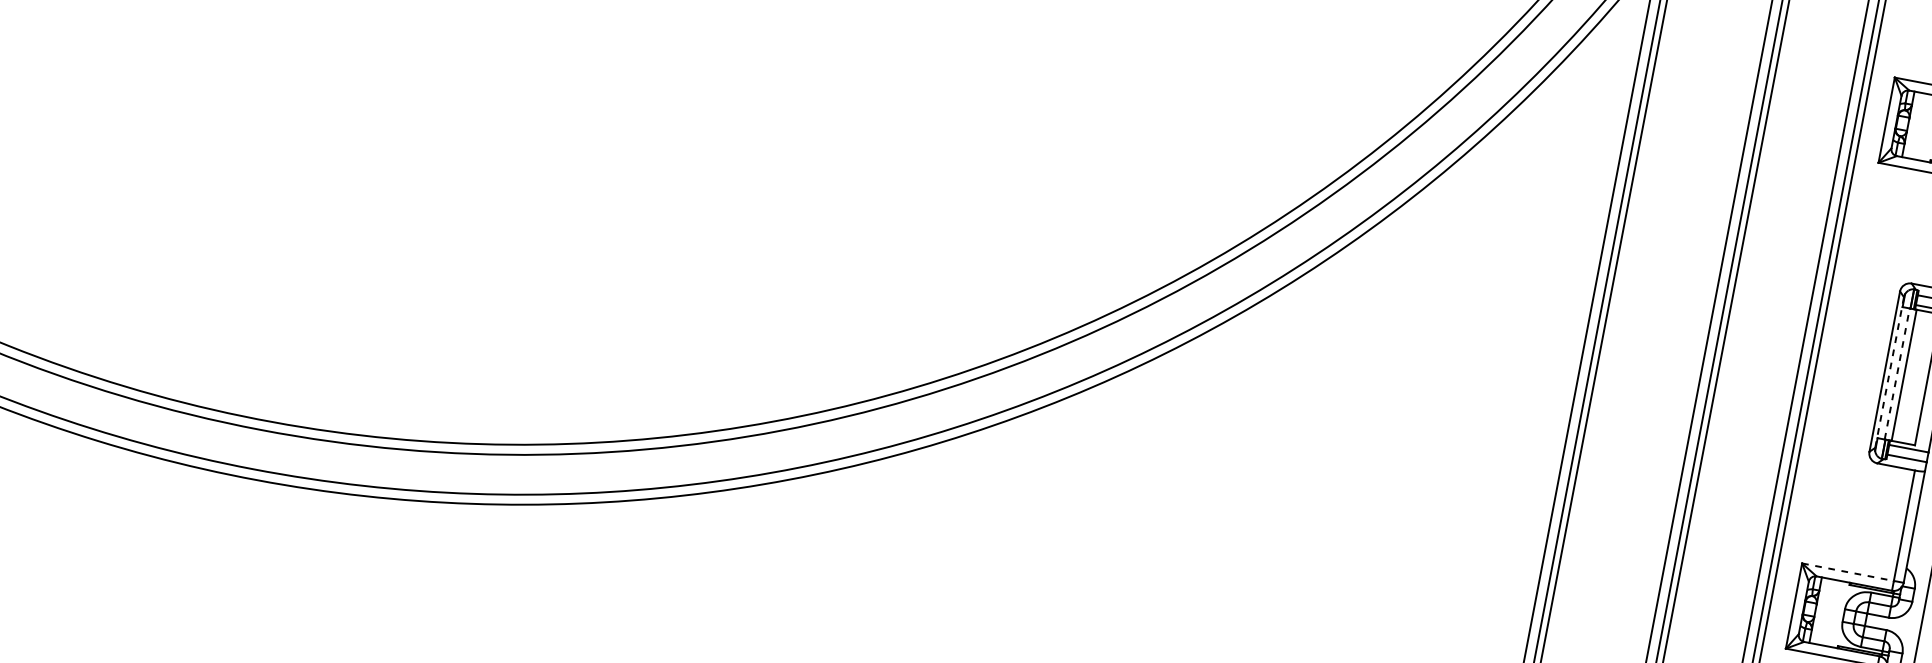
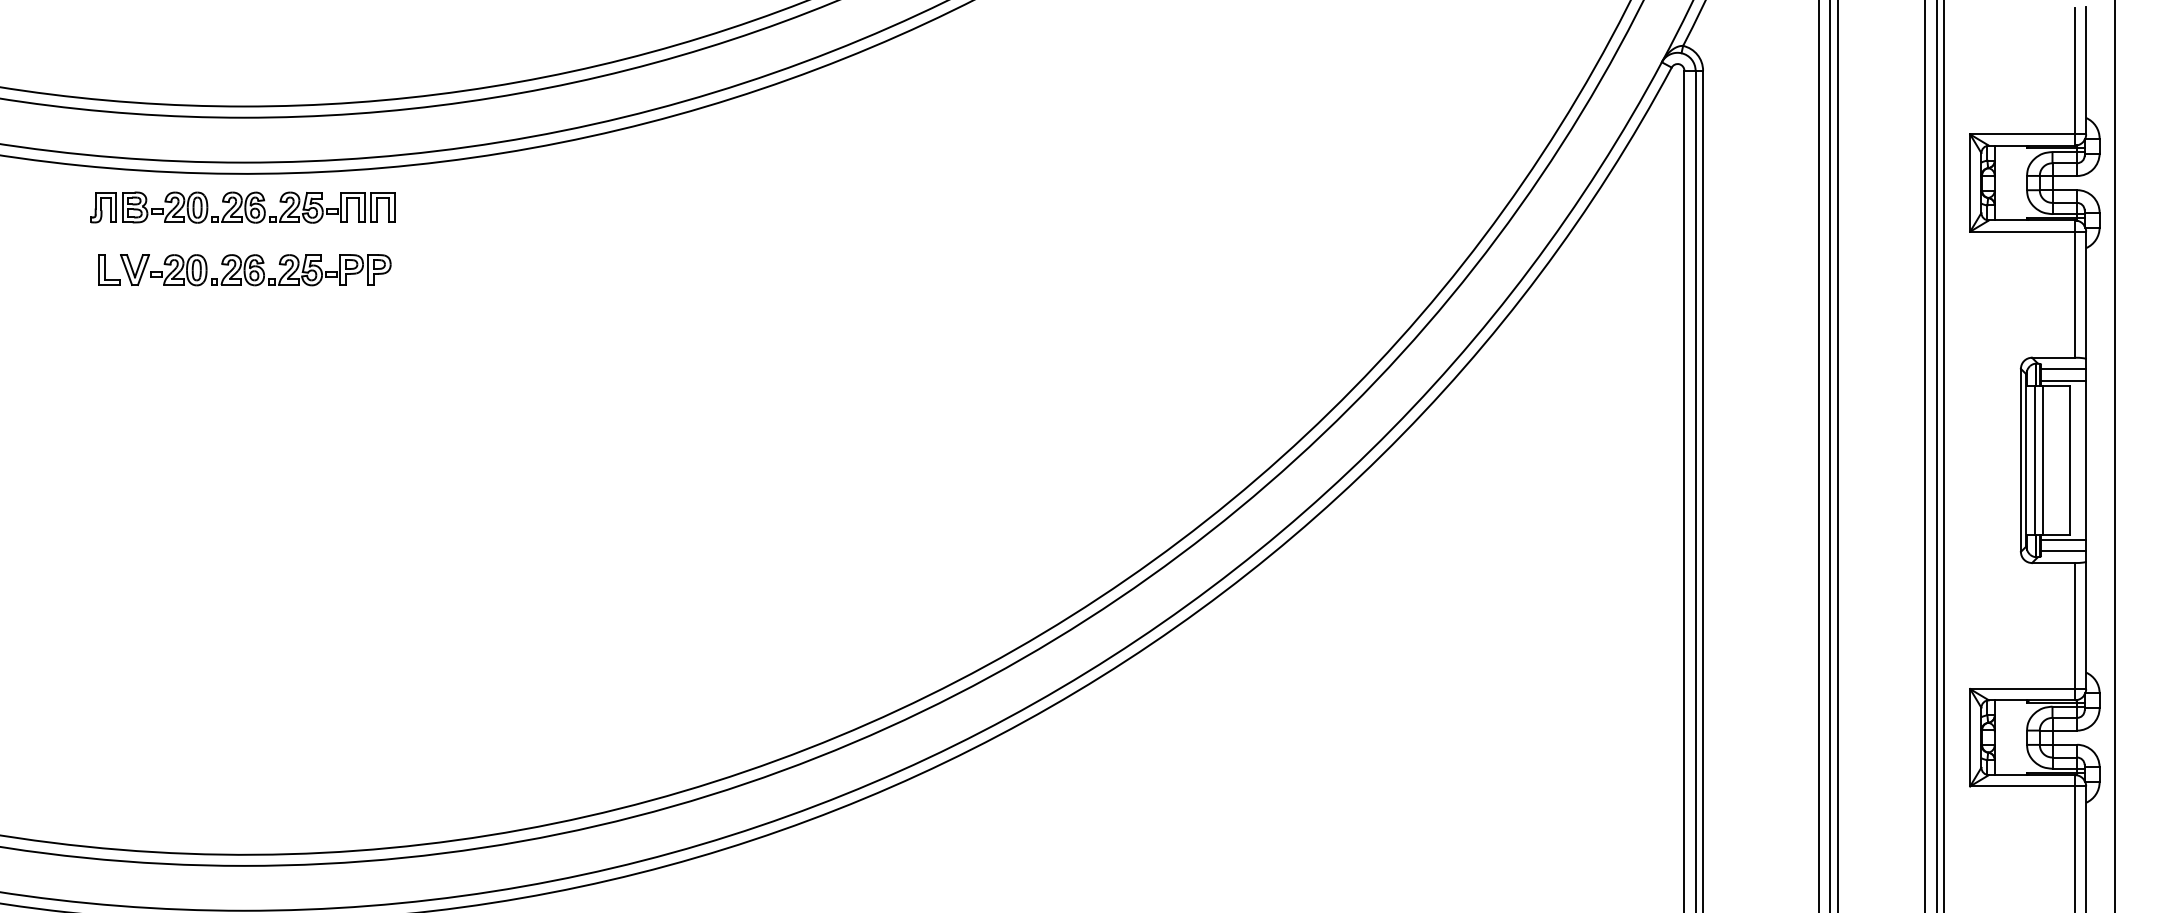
line: (1889, 372) -> (2026, 460), dashed -> solid
line: (1897, 374) -> (2035, 460), dashed -> solid
line: (1848, 572) -> (2023, 689), dashed -> solid

